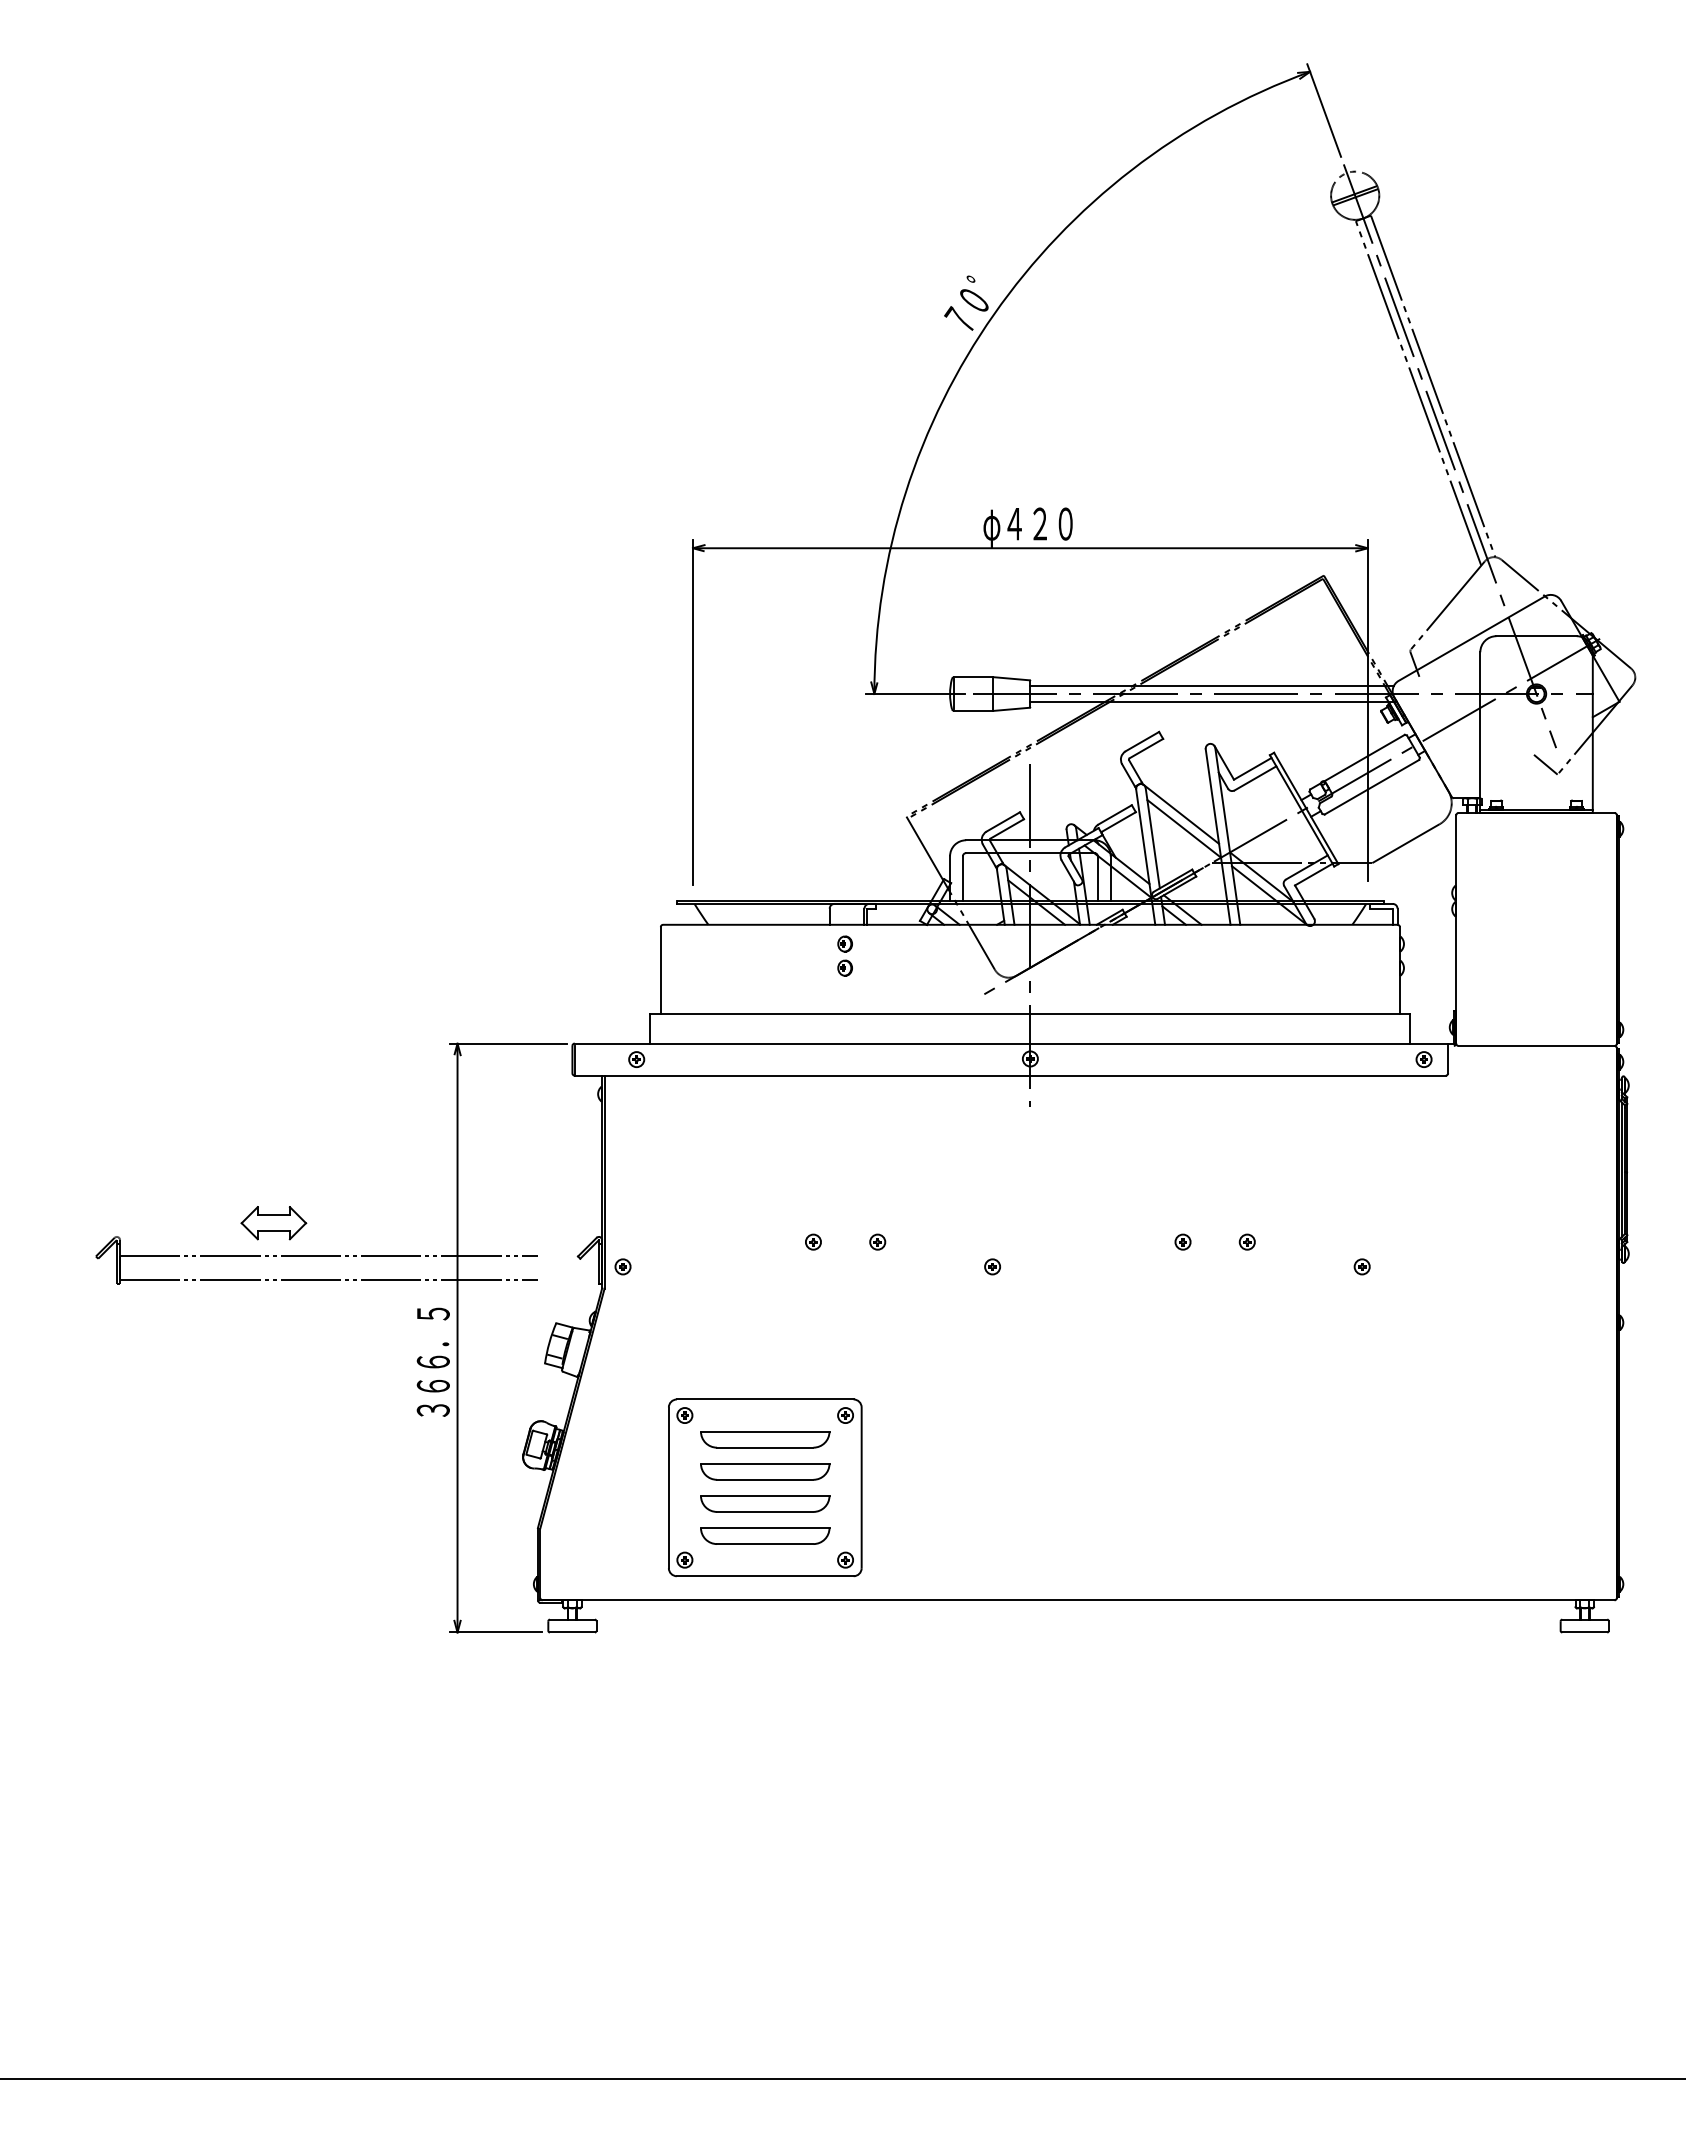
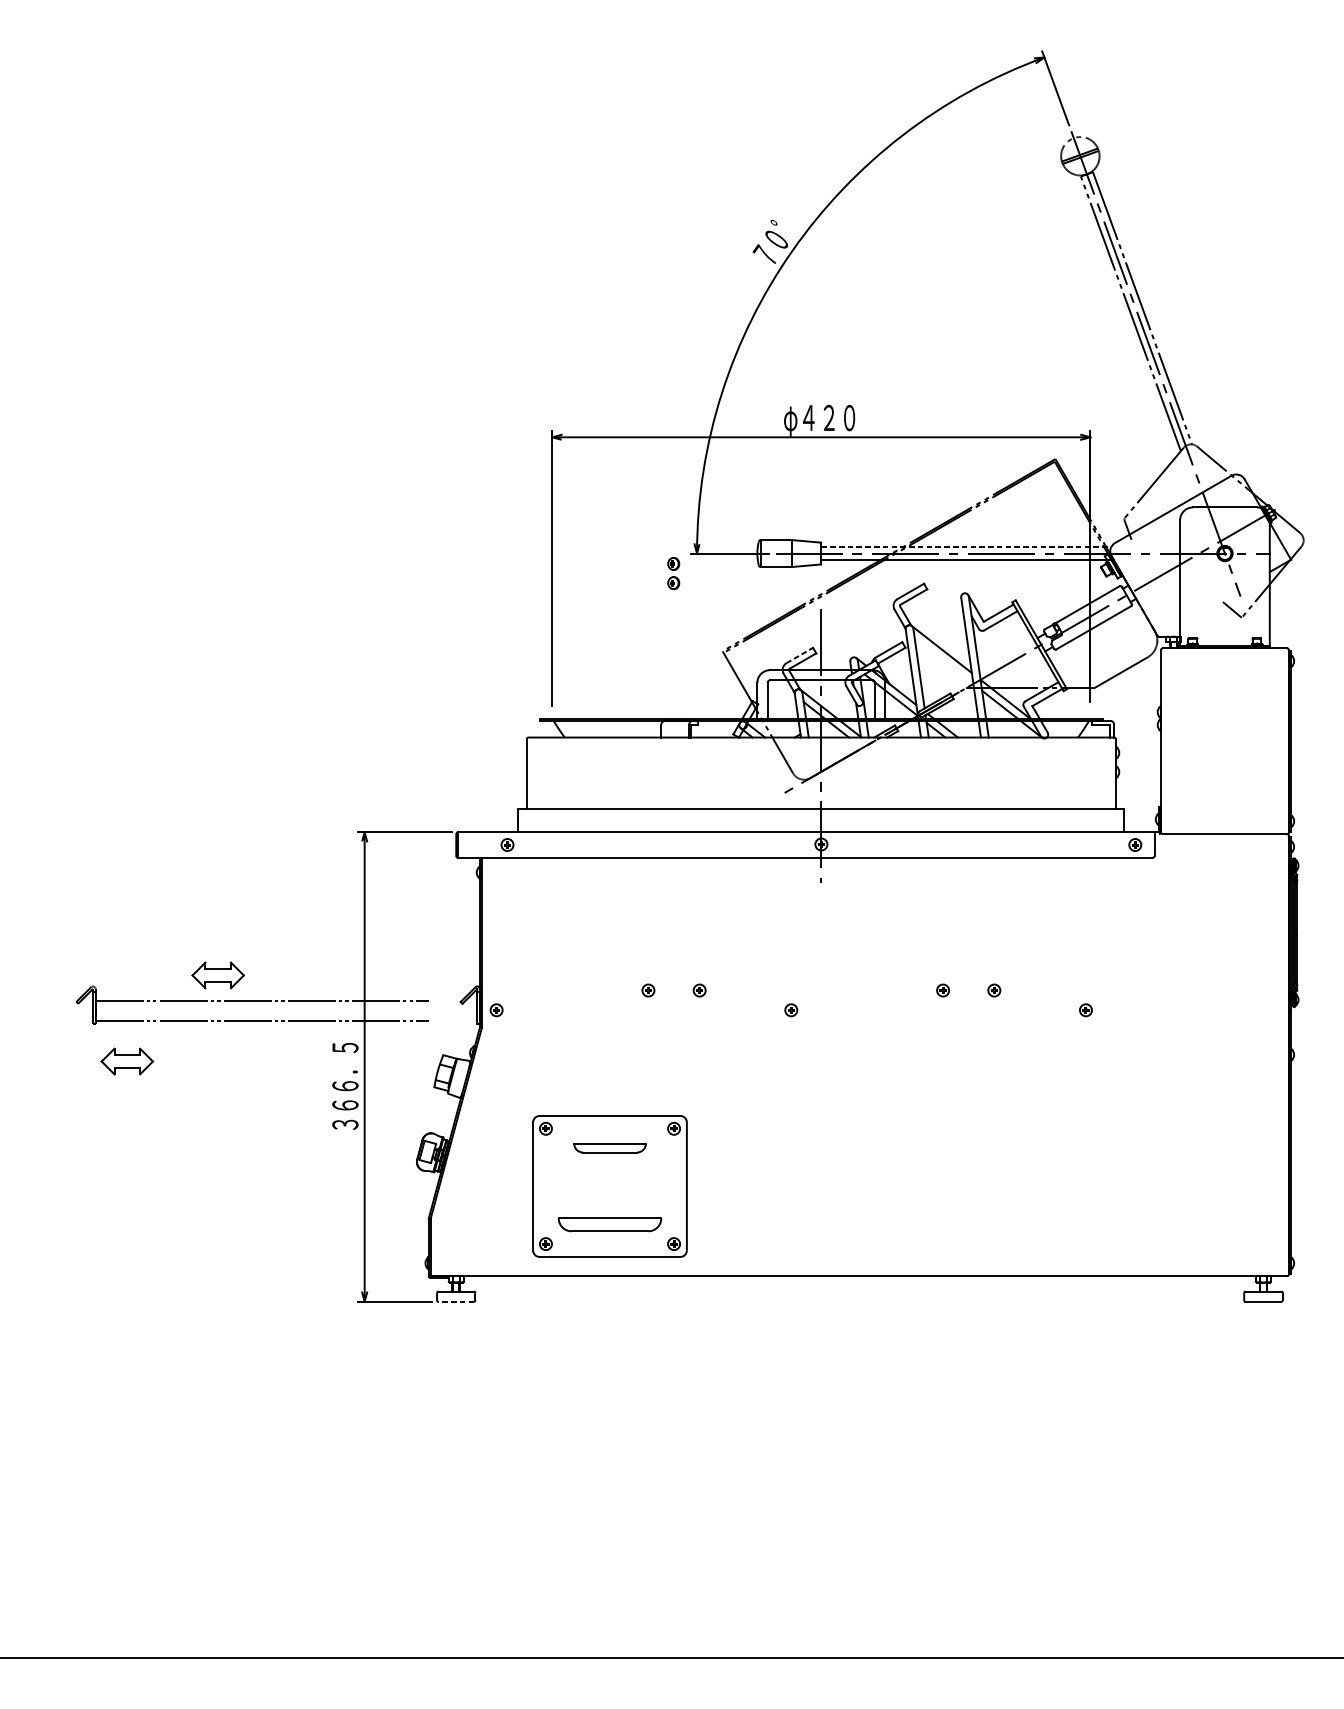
line: (1212, 686) -> (966, 547), solid -> dashed
line: (1003, 821) -> (799, 655), solid -> dashed
line: (1184, 828) -> (944, 660), removed
part: (844, 955) -> (673, 573), moved
part: (159, 1331) -> (127, 1061), added
part: (765, 1439) -> (610, 1147), size x0.7
part: (765, 1471) -> (610, 1173), removed
part: (765, 1503) -> (610, 1198), removed
line: (571, 1632) -> (455, 1301), solid -> dashed

